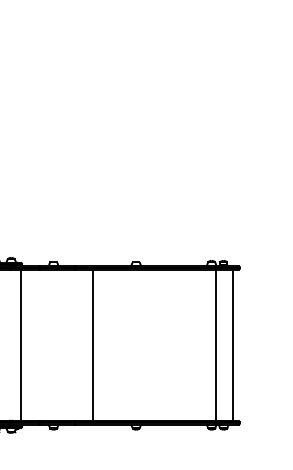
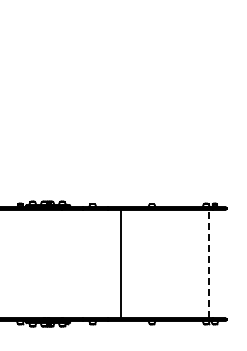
line: (21, 344) -> (69, 263), removed
line: (216, 344) -> (209, 263), solid -> dashed
line: (232, 344) -> (221, 263), removed

